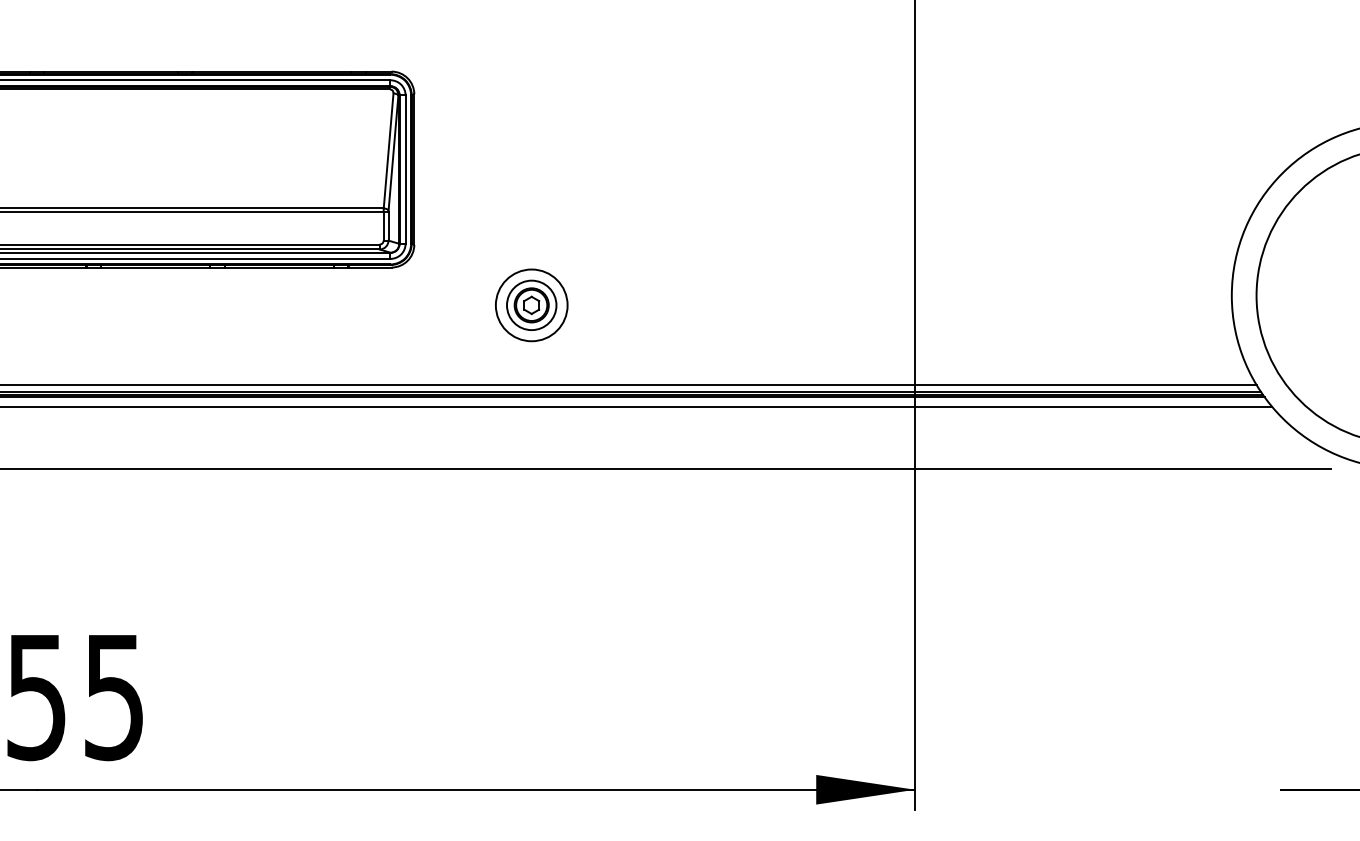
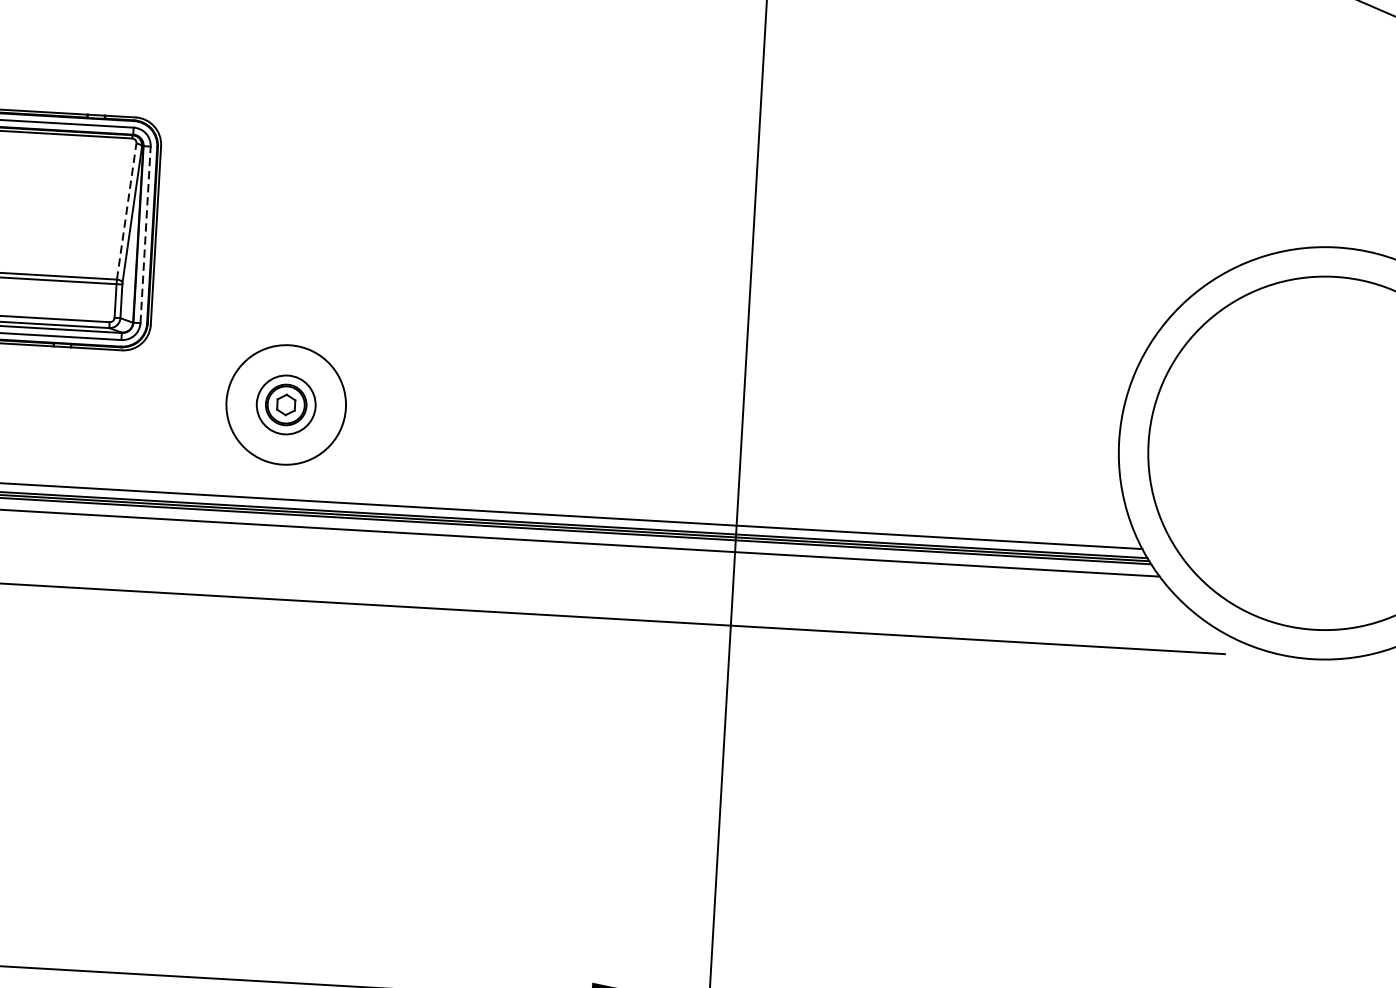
line: (388, 150) -> (126, 211), solid -> dashed
line: (405, 169) -> (145, 234), solid -> dashed
circle: (531, 305) -> (285, 405), size x1.4

